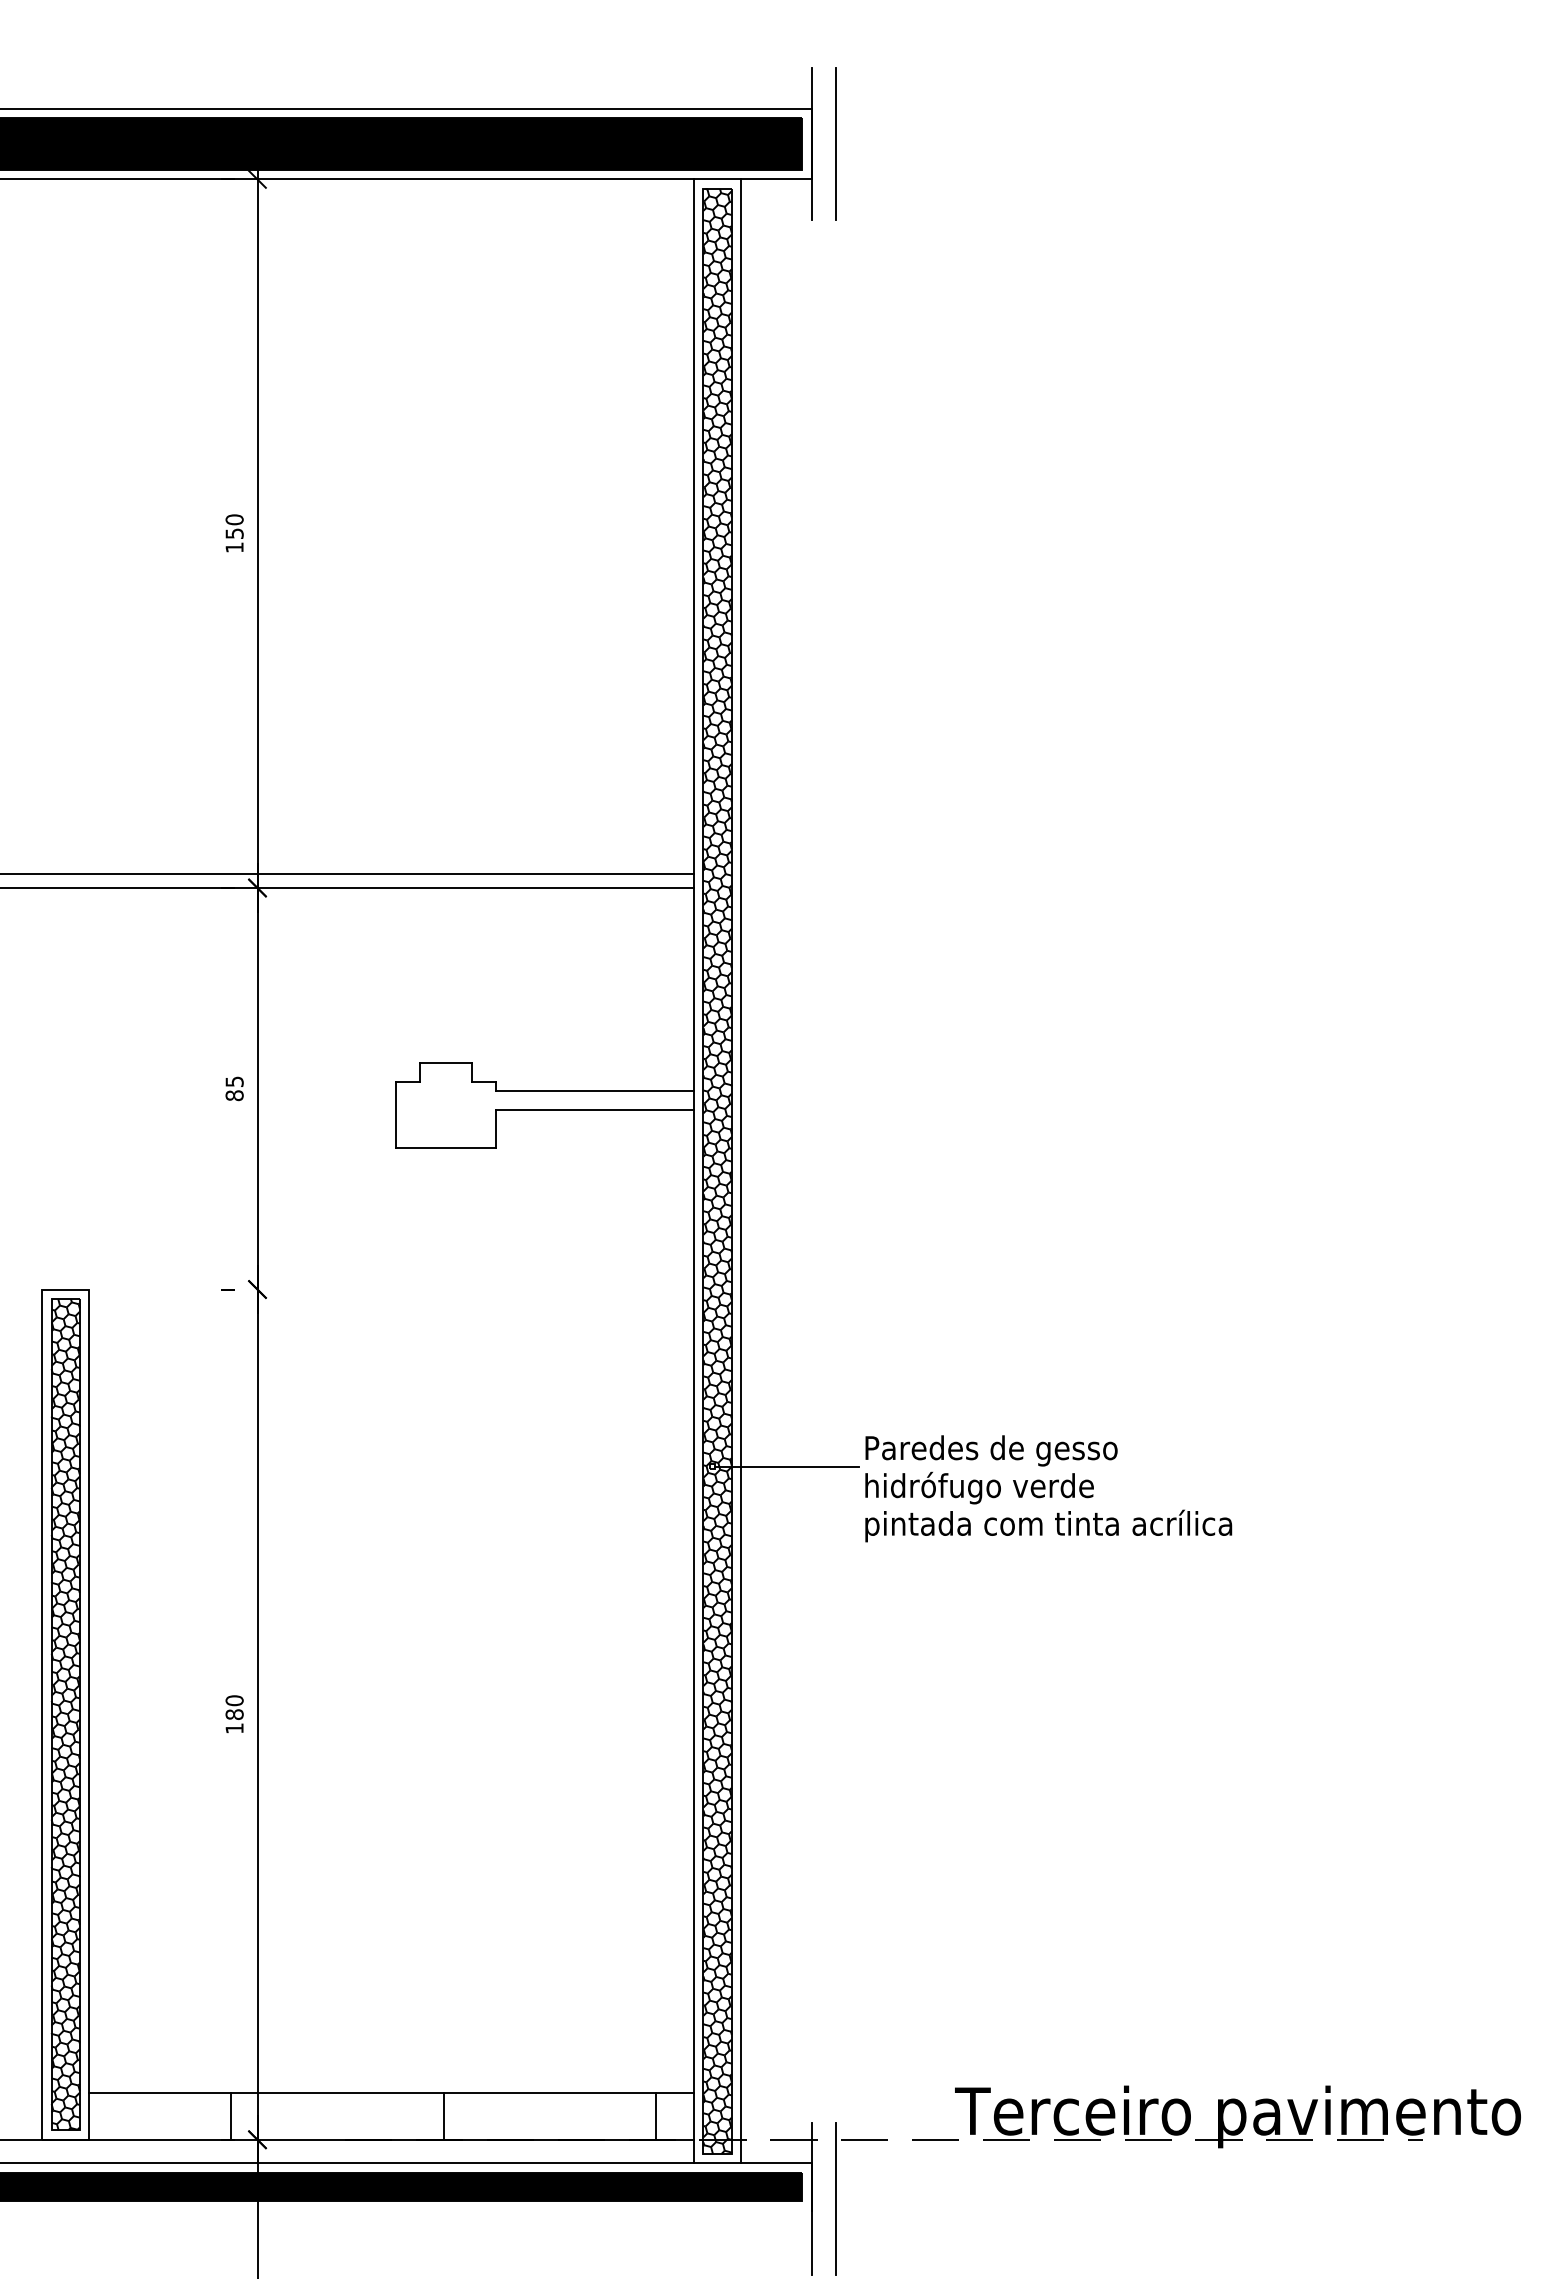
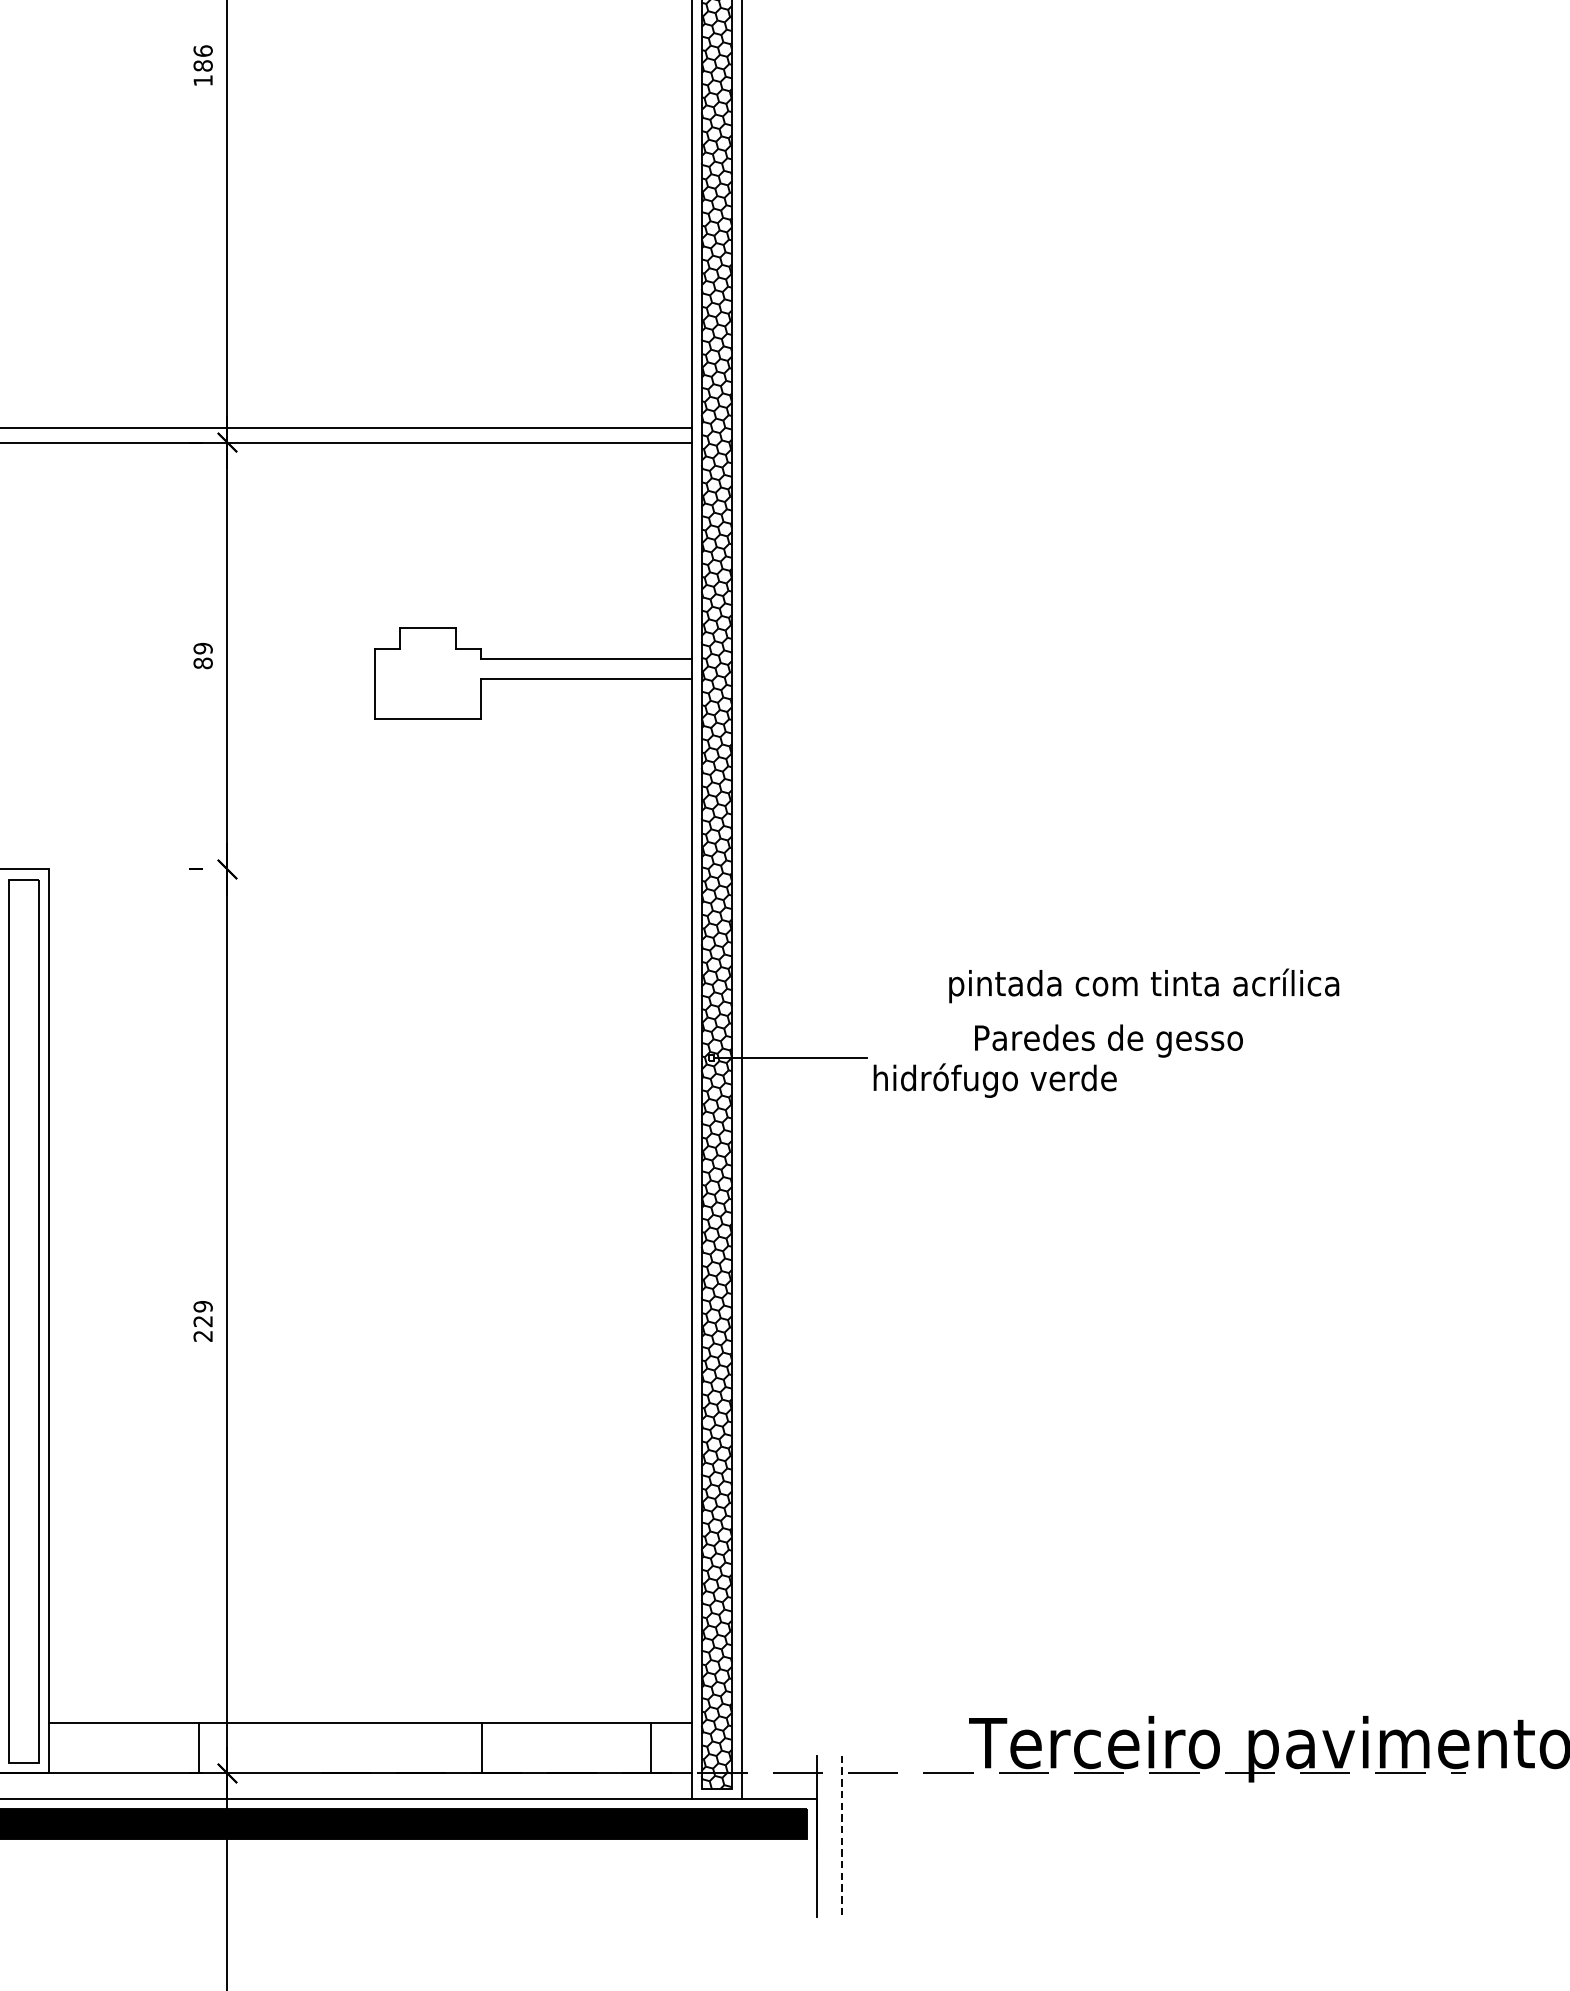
text: (234, 526) -> (203, 58), 150 -> 186
text: (234, 1081) -> (203, 648), 85 -> 89
text: (991, 1450) -> (1108, 1040), moved
text: (1048, 1525) -> (1143, 985), moved
hatch: (65, 1714) -> (23, 1321), removed
text: (234, 1714) -> (203, 1321), 180 -> 229
line: (443, 2115) -> (481, 1747), moved
line: (835, 2198) -> (842, 1835), solid -> dashed

